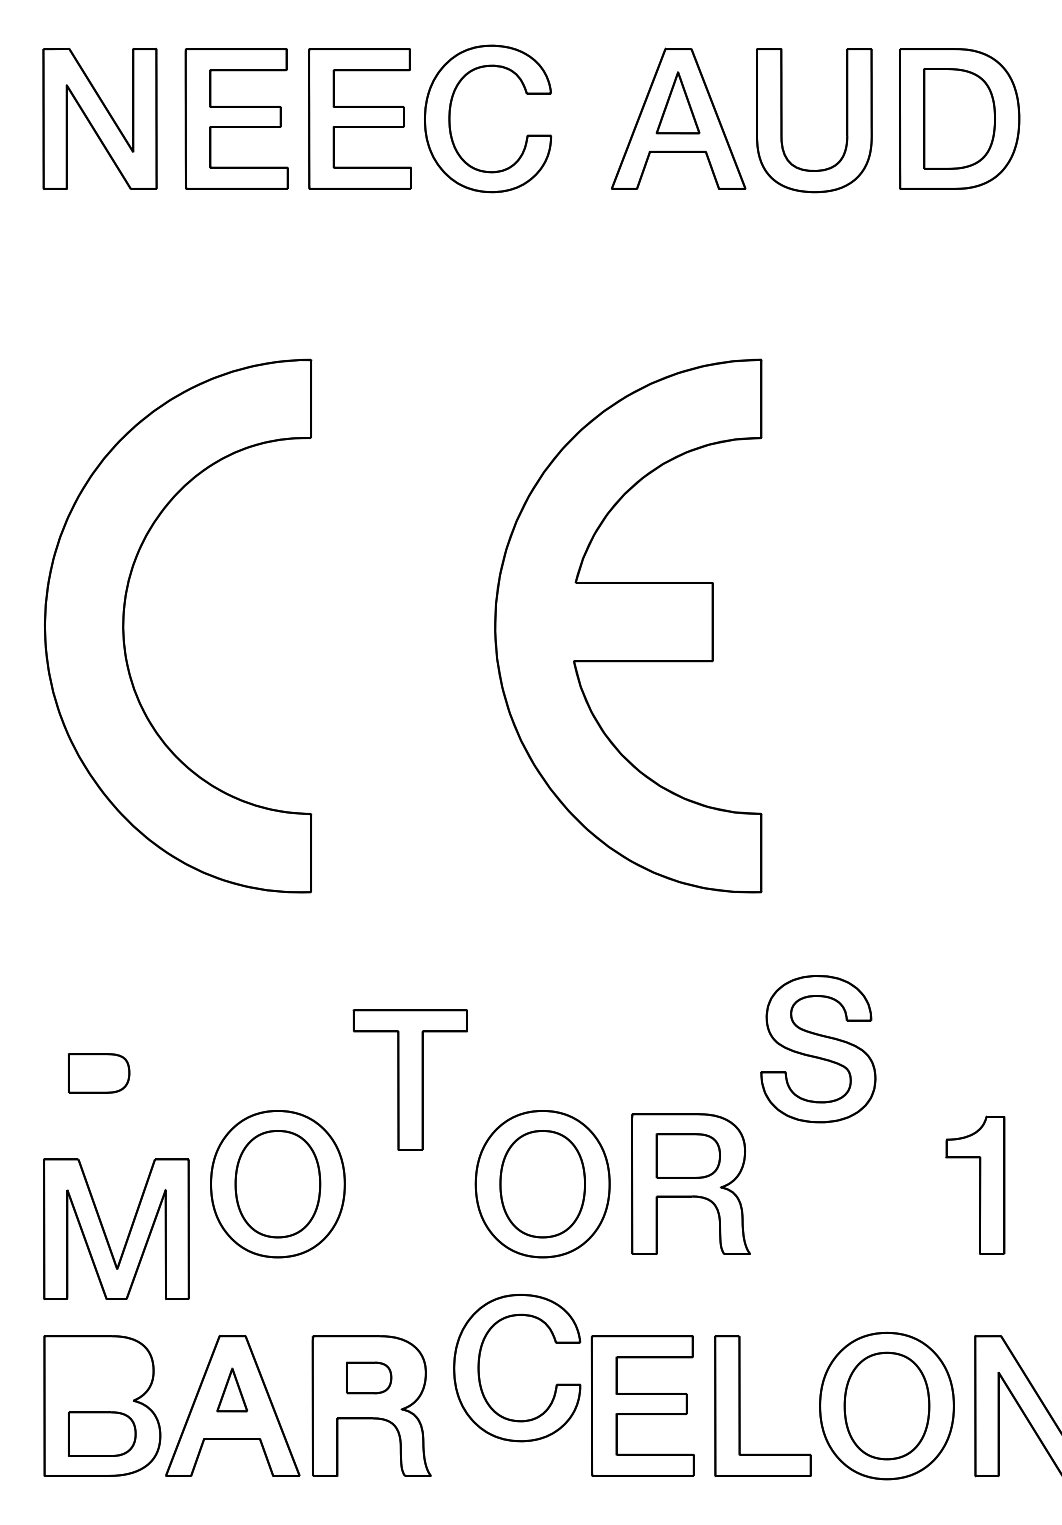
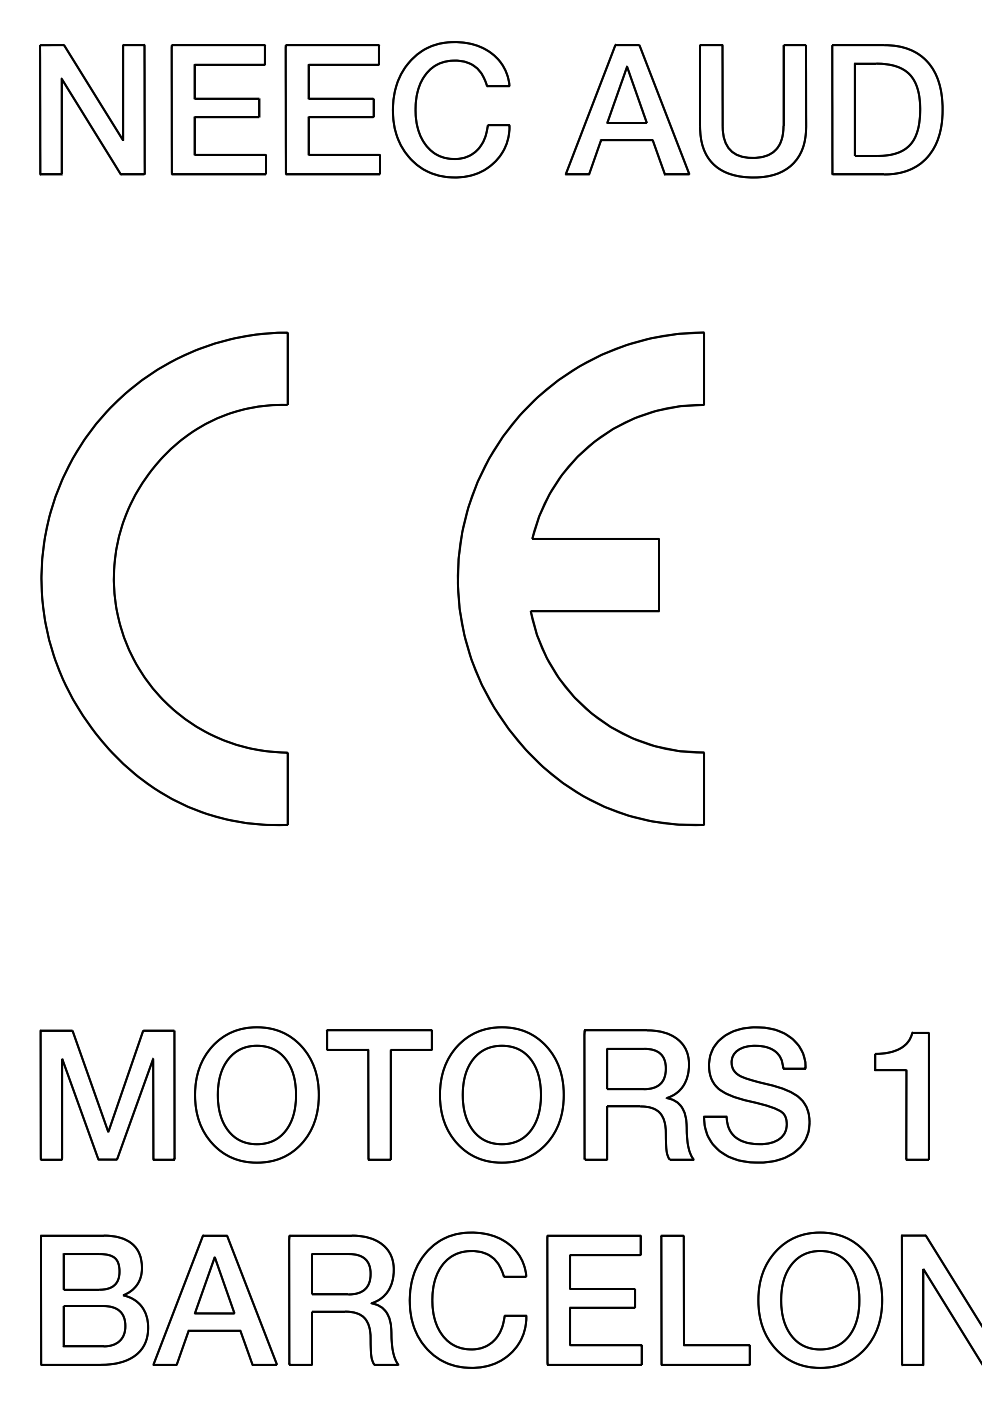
part: (818, 1049) -> (756, 1095), moved
part: (99, 1073) -> (91, 1271), moved
part: (409, 1079) -> (378, 1094), moved
part: (105, 1232) -> (97, 1098), moved
part: (479, 1368) -> (433, 1300), moved
part: (368, 1377) -> (340, 1273), size x1.43
part: (232, 1389) -> (214, 1284), size x1.43

